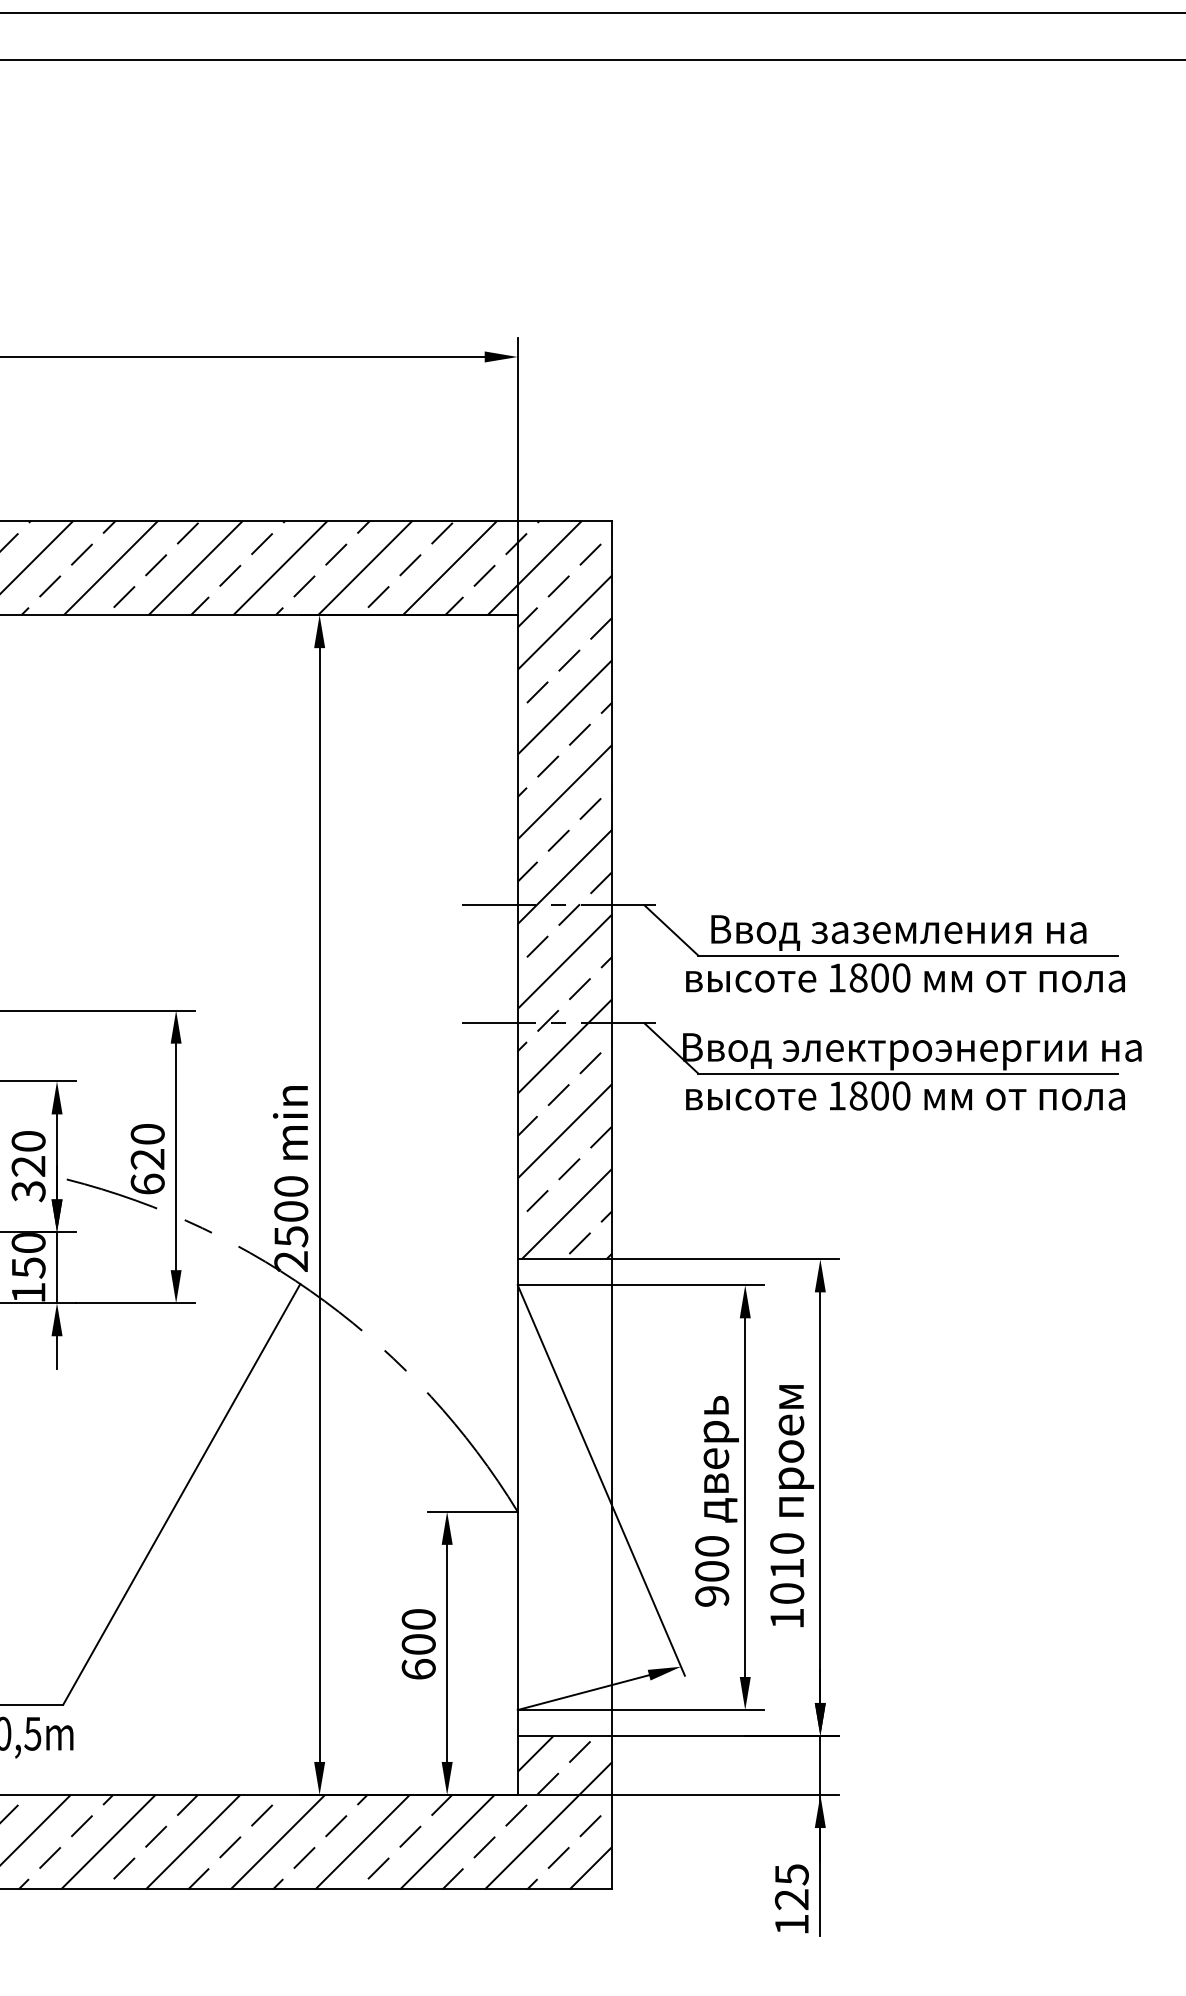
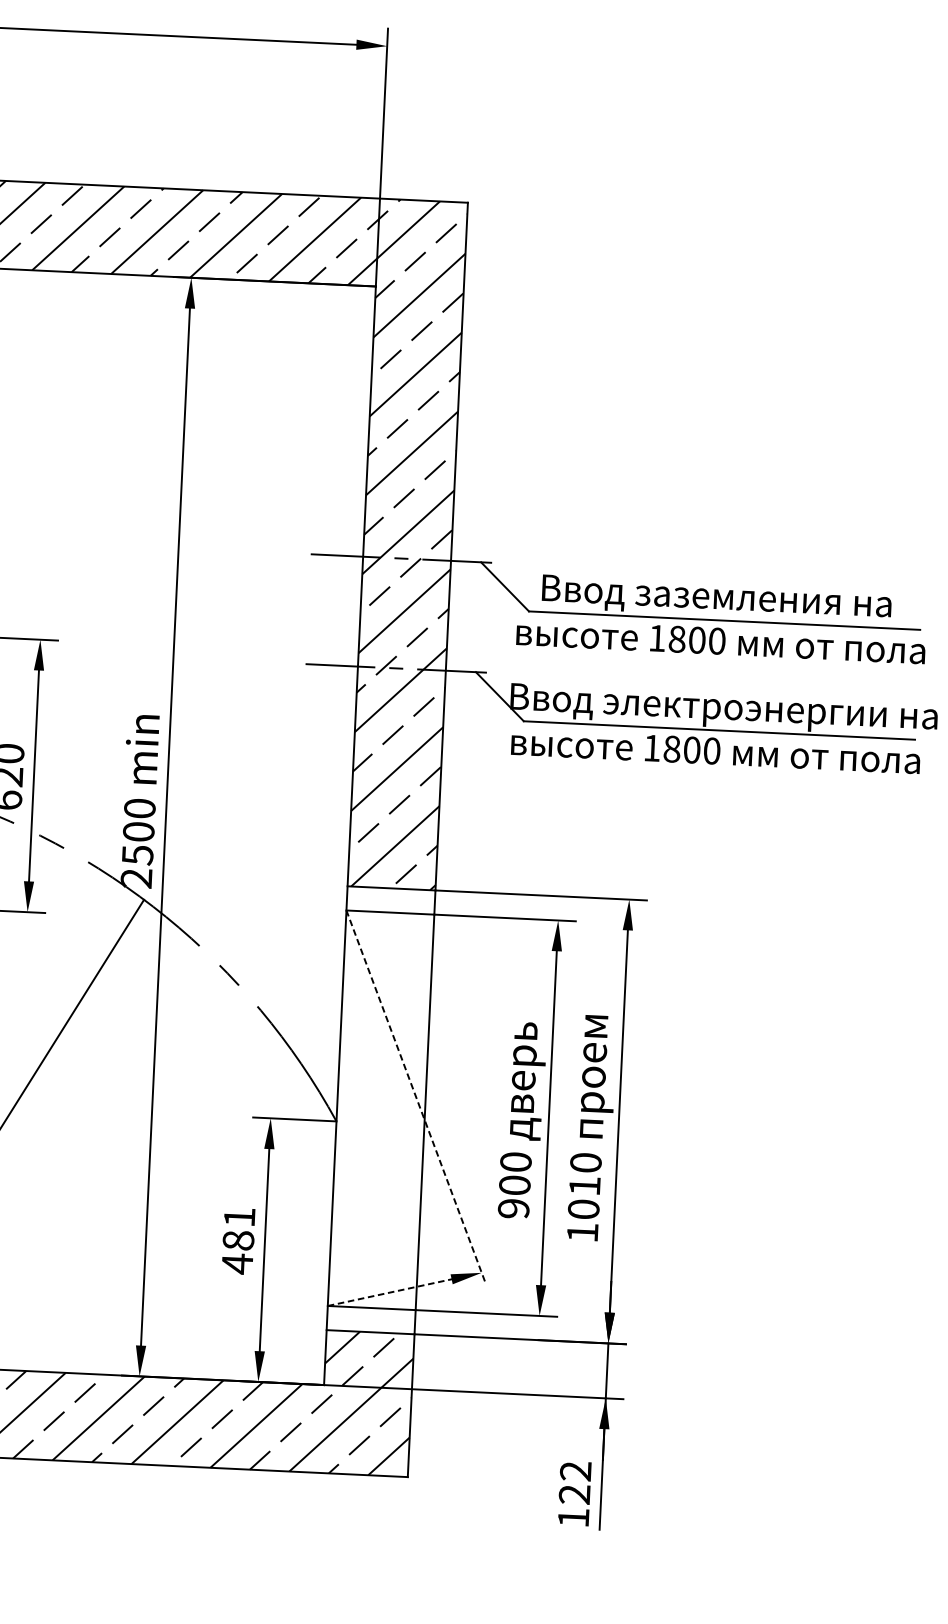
line: (601, 1480) -> (415, 1095), solid -> dashed
text: (418, 1644) -> (238, 1240), 600 -> 481
line: (584, 1692) -> (390, 1292), solid -> dashed
text: (791, 1874) -> (575, 1471), 125 -> 122

